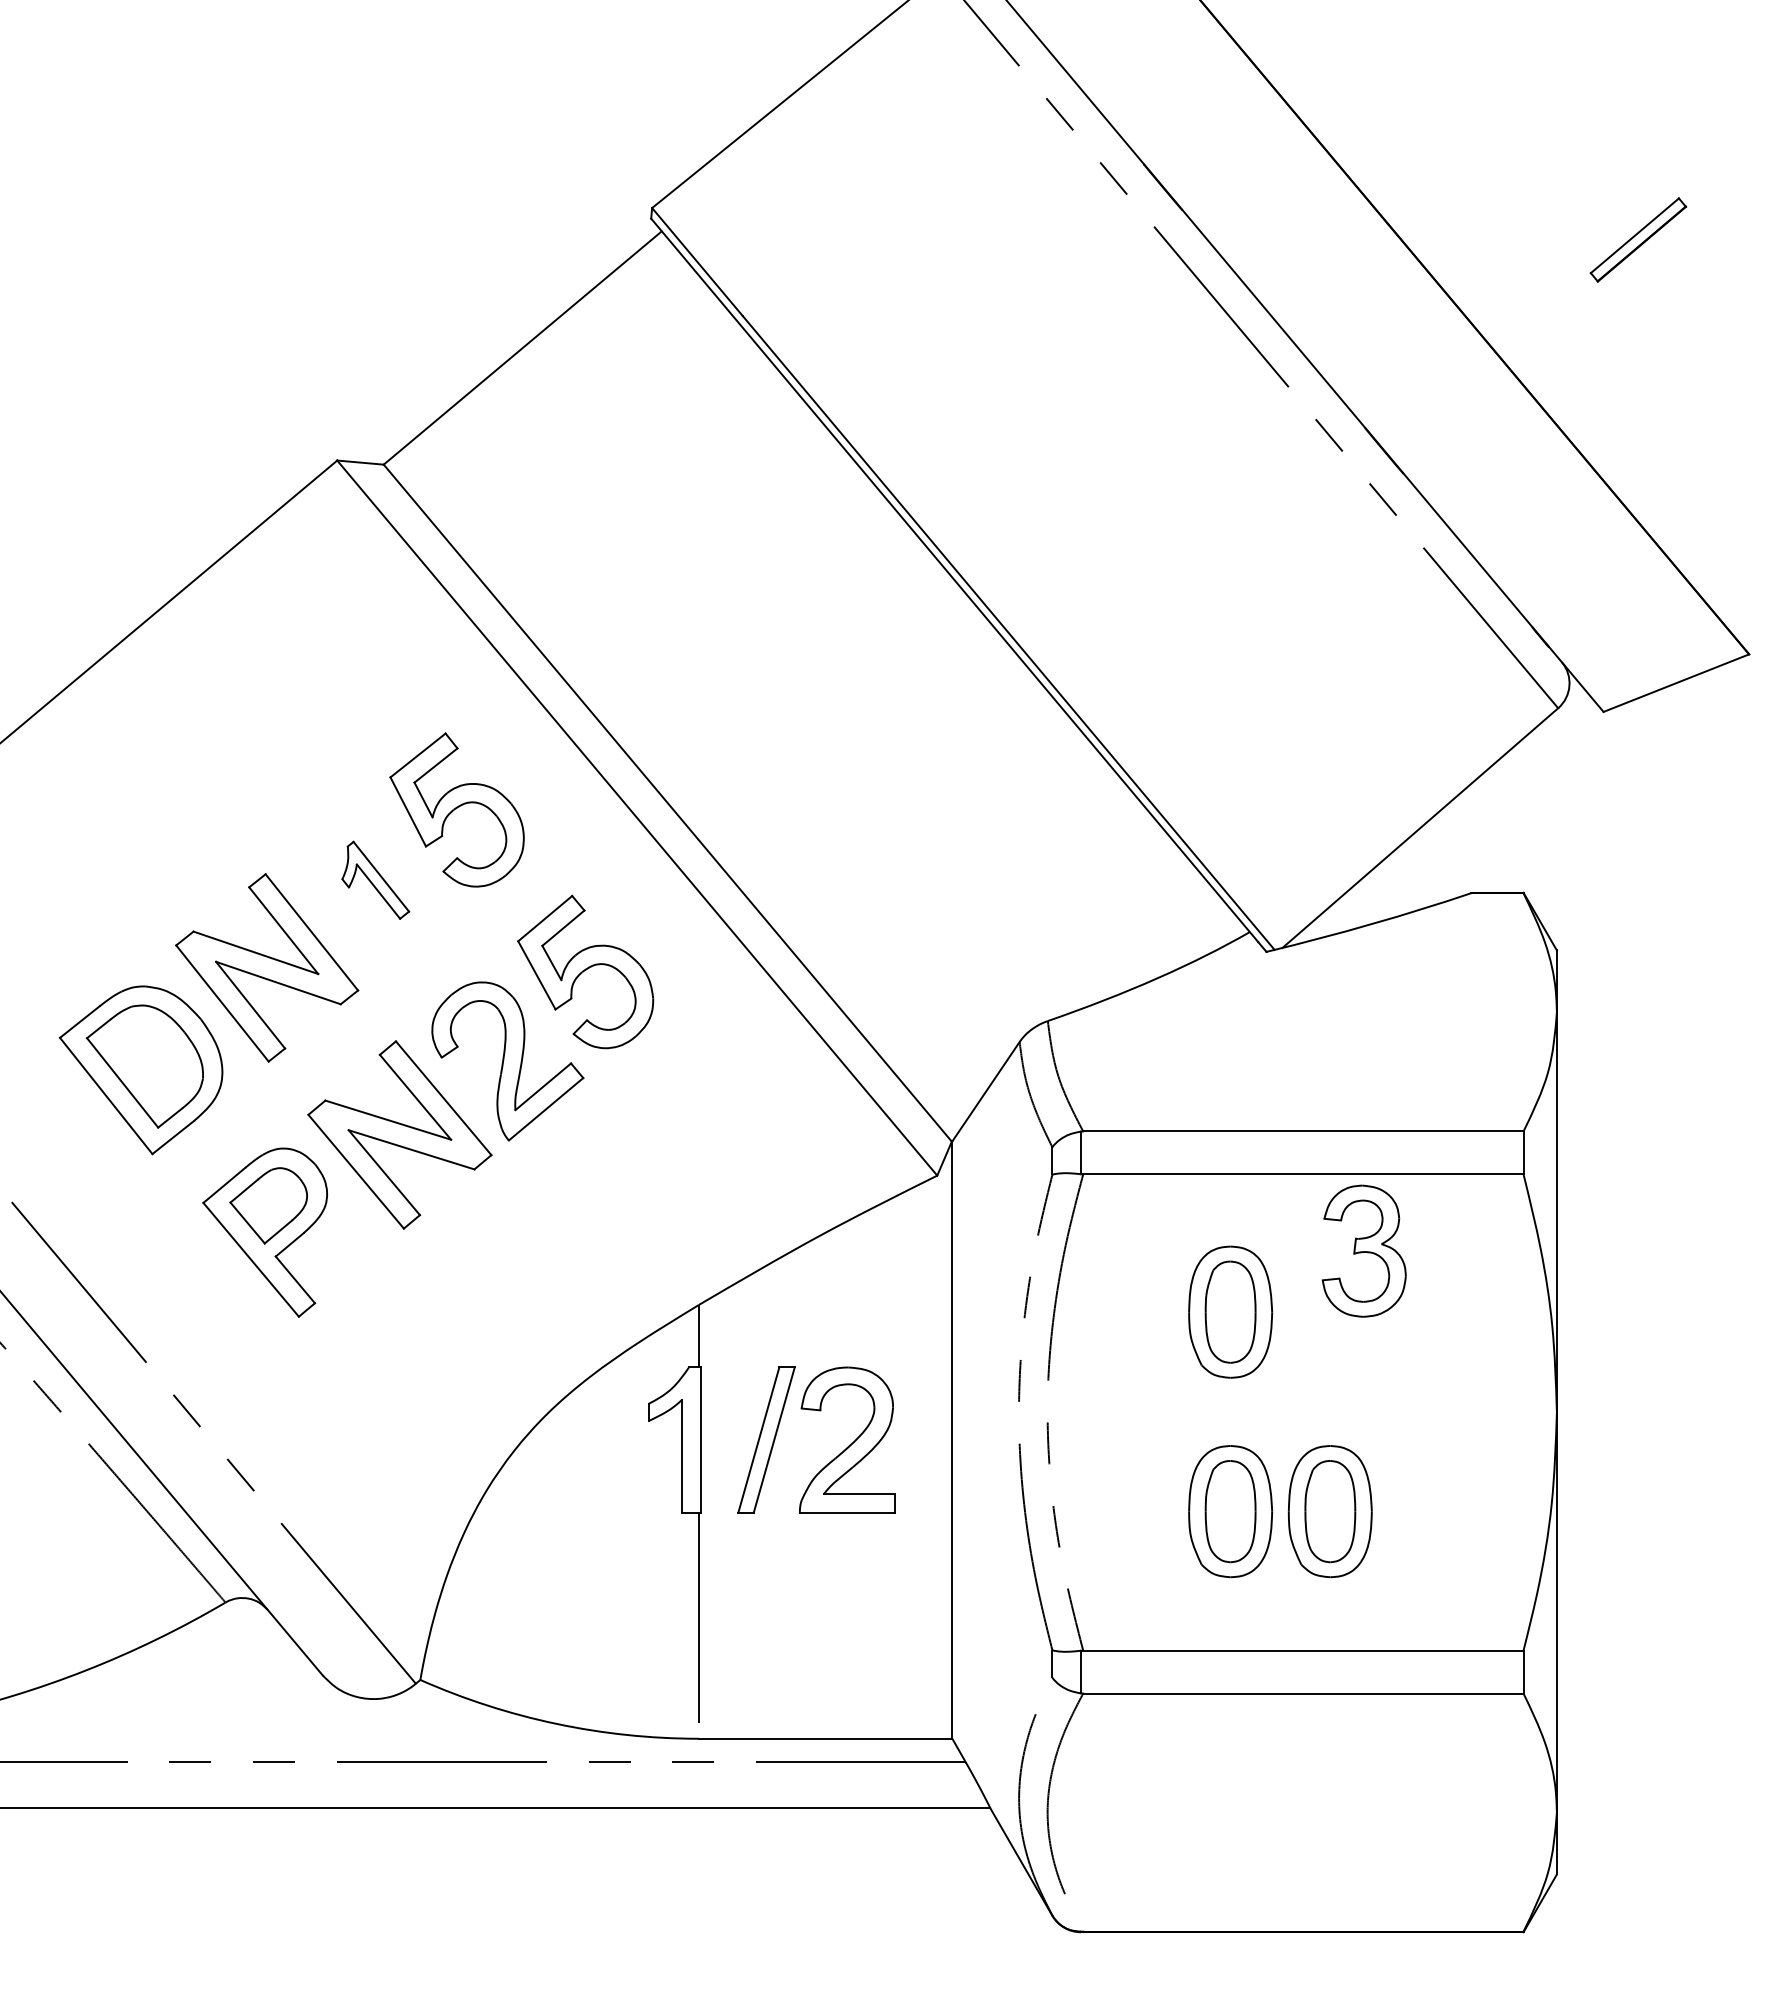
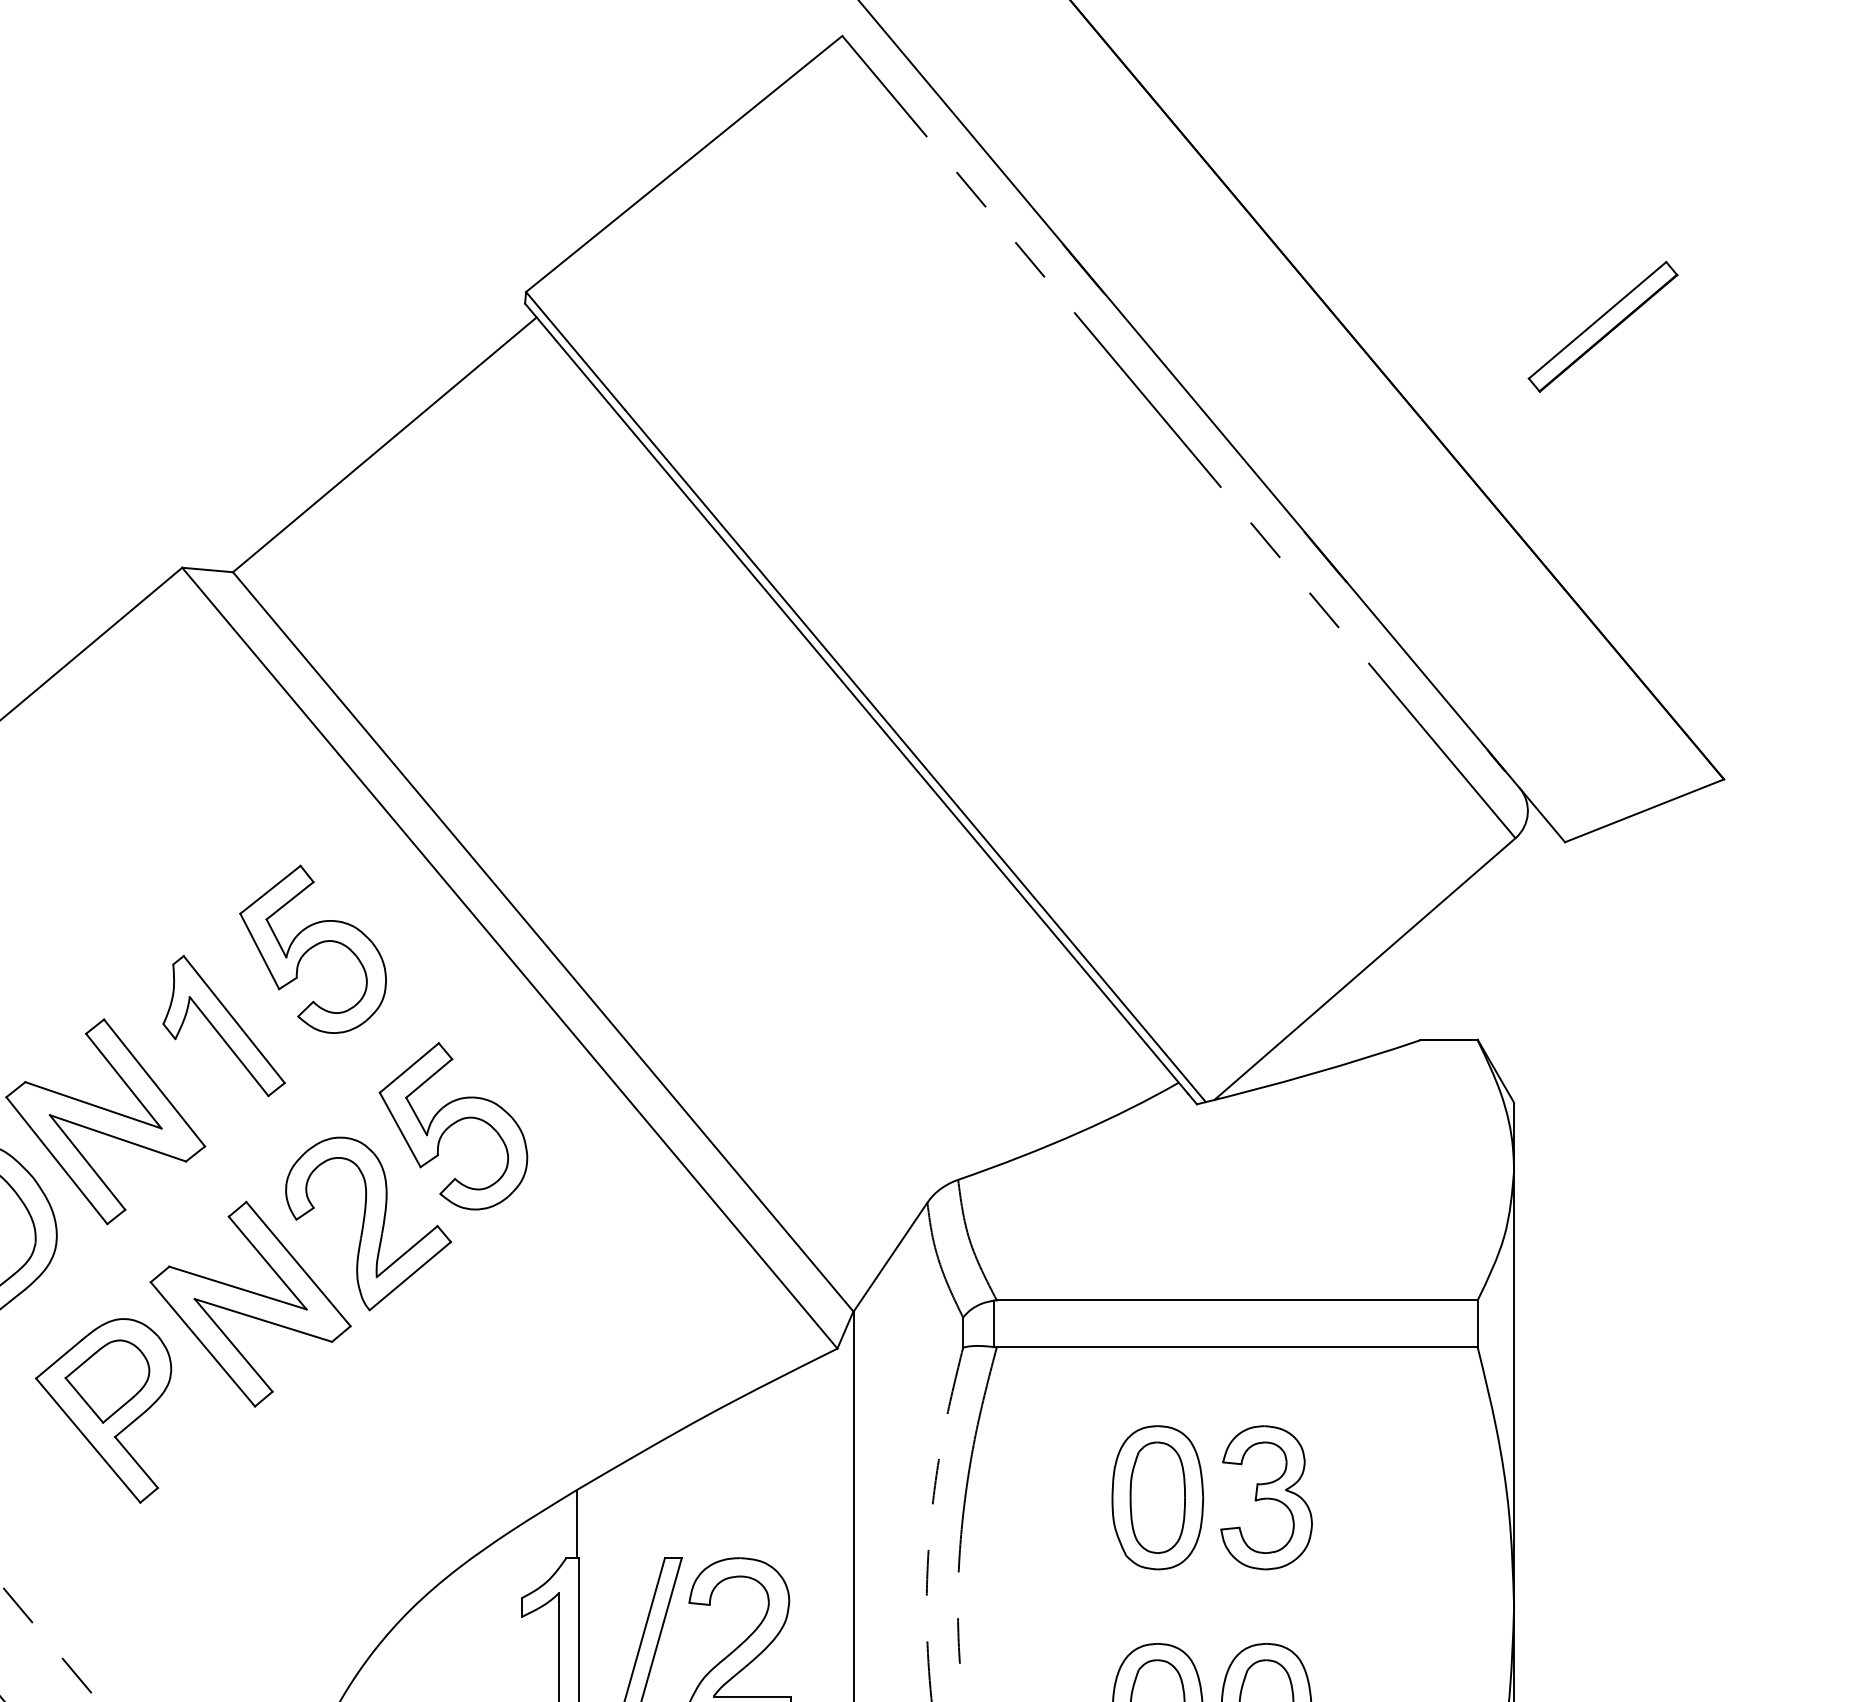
part: (1638, 239) -> (1603, 326), size x1.43
part: (375, 880) -> (224, 1026), size x1.67
part: (1363, 1250) -> (1265, 1496), moved

